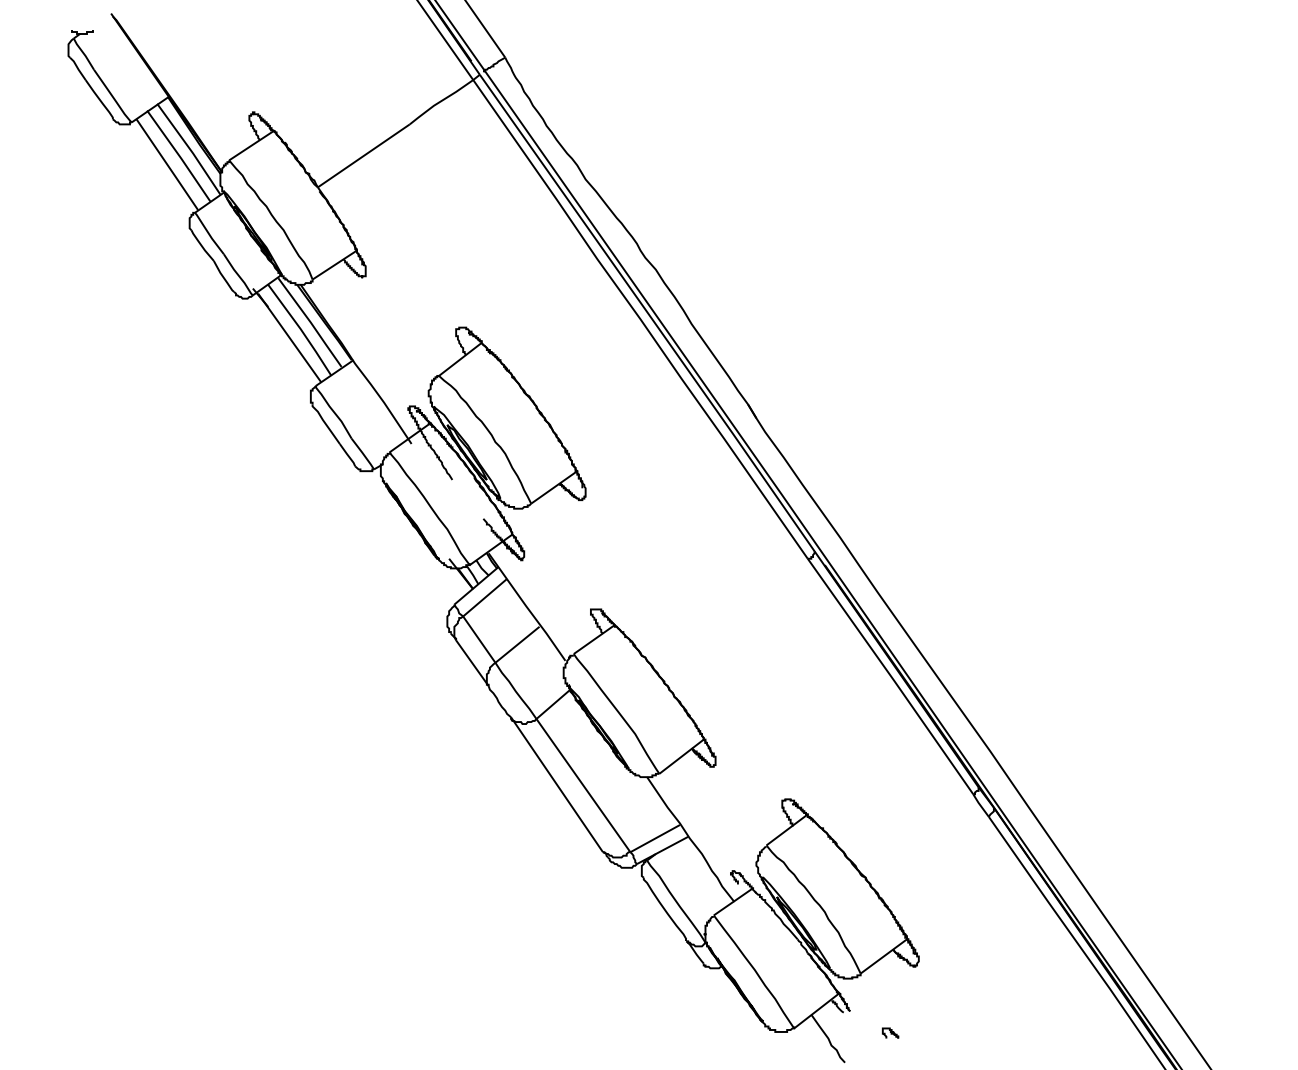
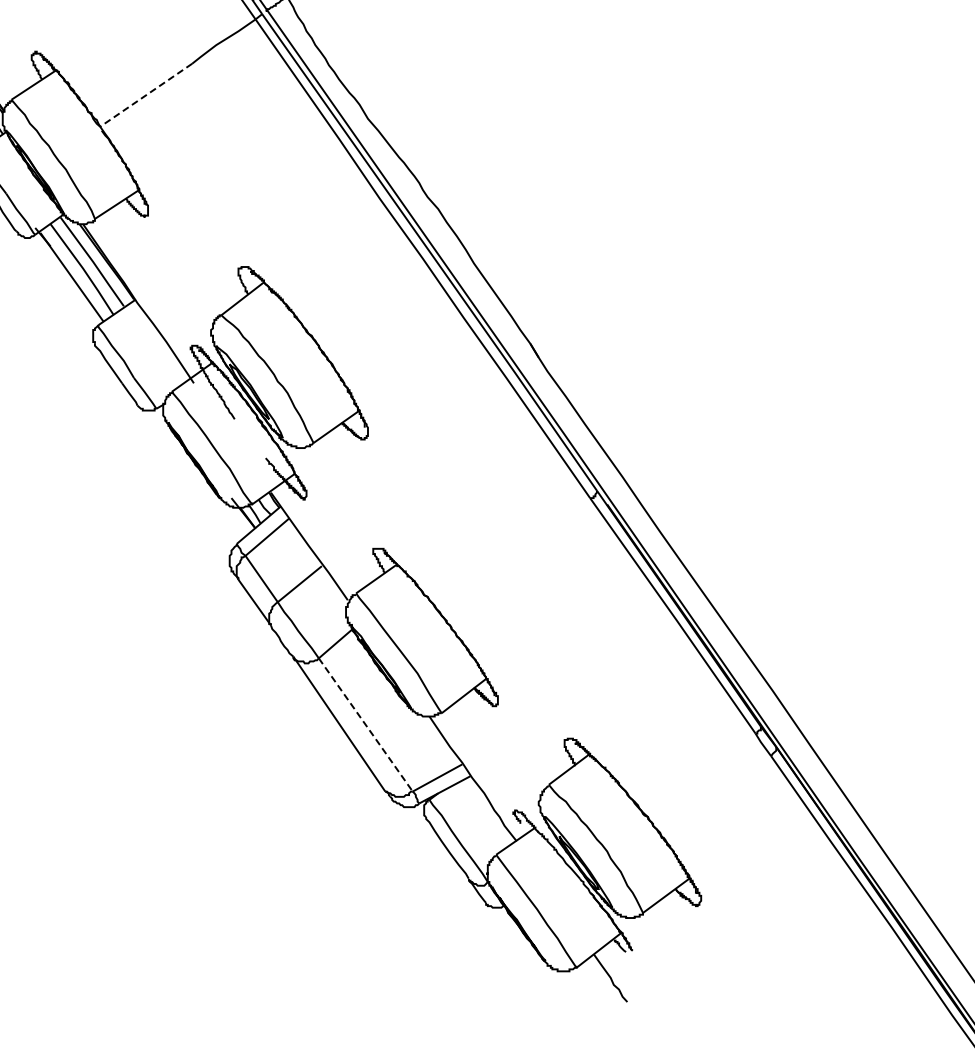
line: (363, 155) -> (145, 94), solid -> dashed
line: (583, 785) -> (365, 724), solid -> dashed
part: (890, 1032) -> (672, 971), removed

